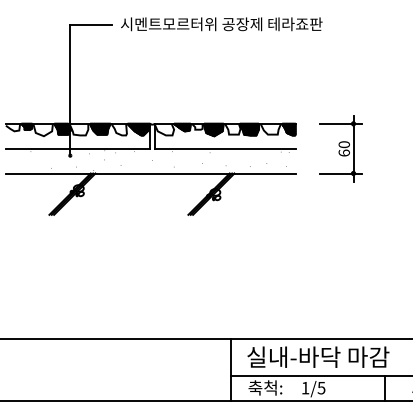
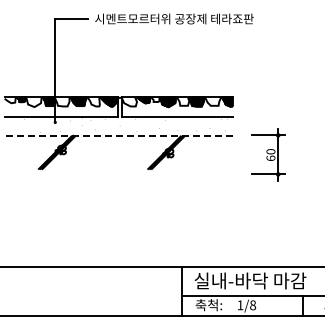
part: (341, 148) -> (268, 154), moved
line: (150, 173) -> (118, 136), solid -> dashed
text: (320, 388) -> (252, 305), 1/5 -> 1/8

